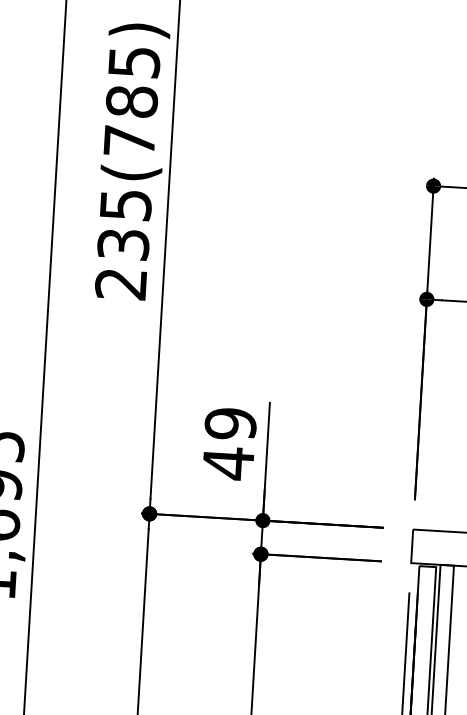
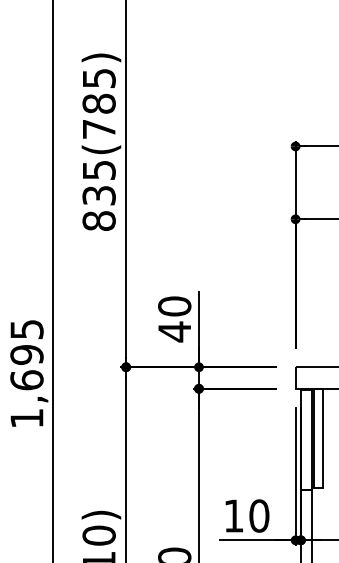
text: (120, 283) -> (98, 220), 235(785) -> 835(785)
text: (230, 423) -> (174, 306), 49 -> 40

